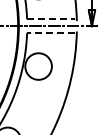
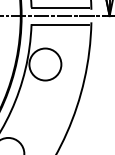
line: (51, 19) -> (60, 7), dashed -> solid
line: (50, 33) -> (59, 24), dashed -> solid

